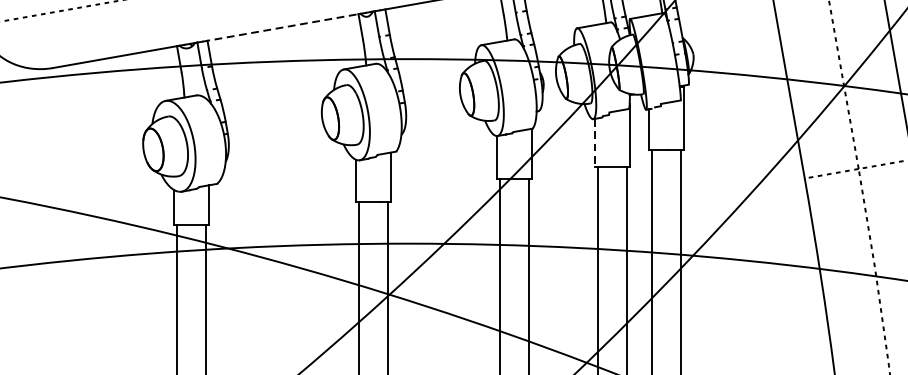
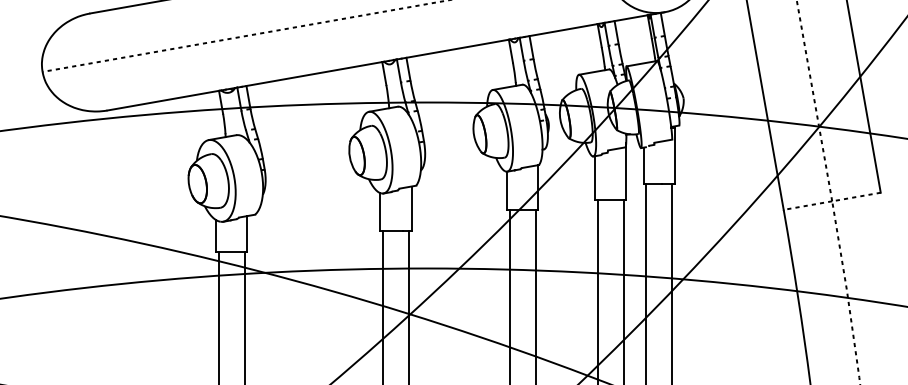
line: (280, 28) -> (312, 74), dashed -> solid
line: (595, 143) -> (595, 178), dashed -> solid

